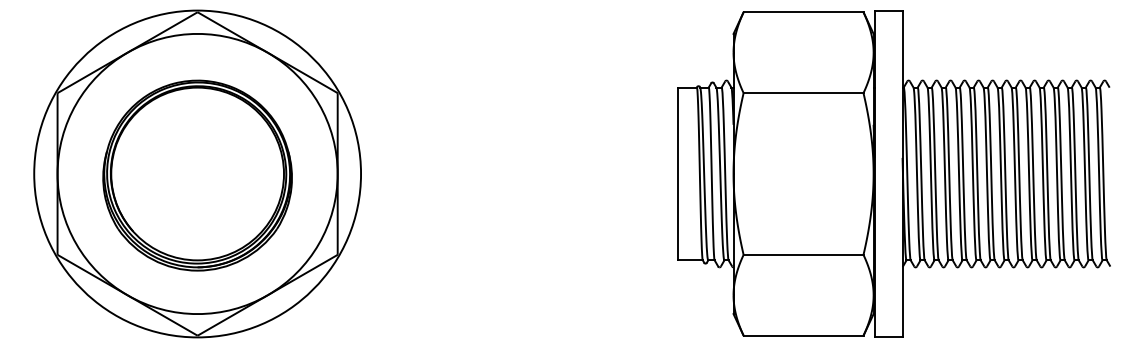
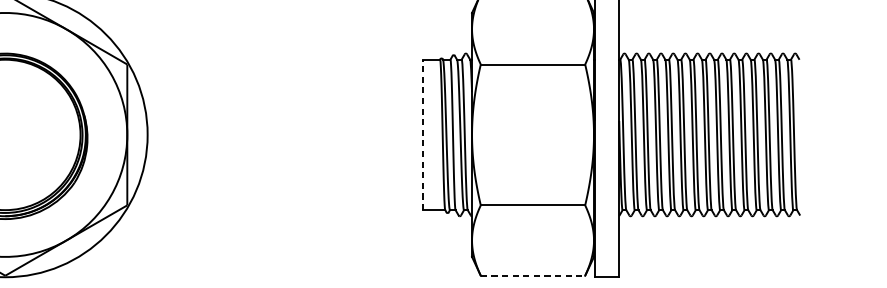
line: (677, 173) -> (423, 134), solid -> dashed
line: (803, 335) -> (532, 275), solid -> dashed

